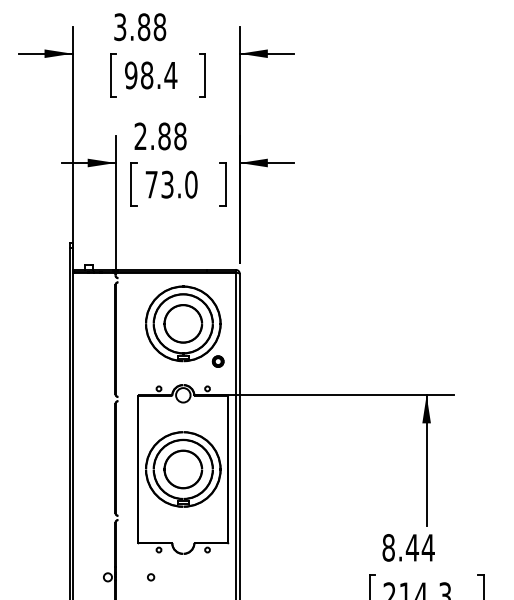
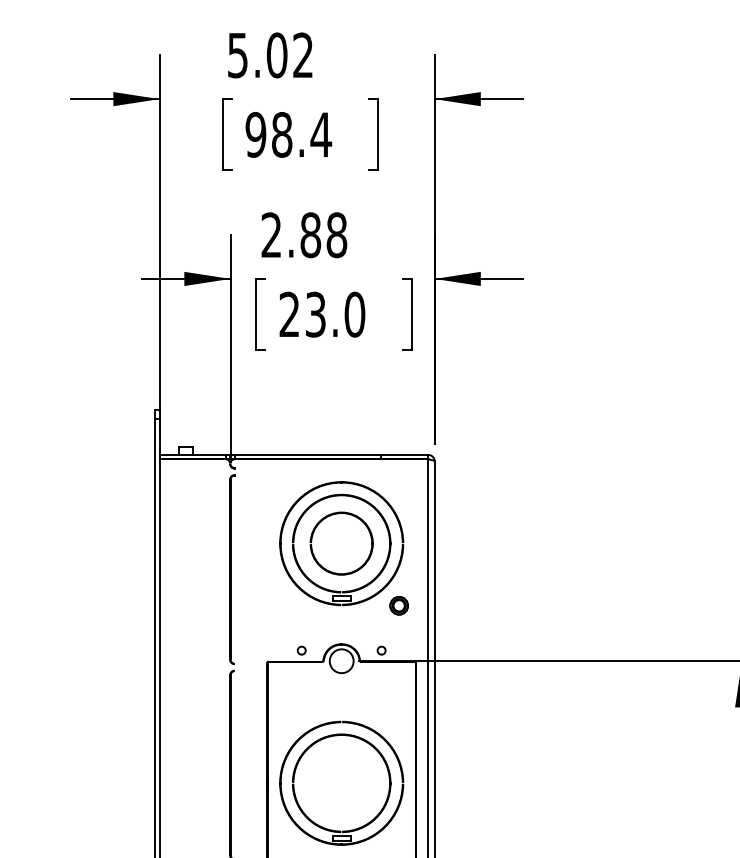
text: (140, 27) -> (271, 55), 3.88 -> 5.02
text: (151, 184) -> (289, 314), 73.0 -> 23.0
part: (183, 469) -> (342, 783), removed

